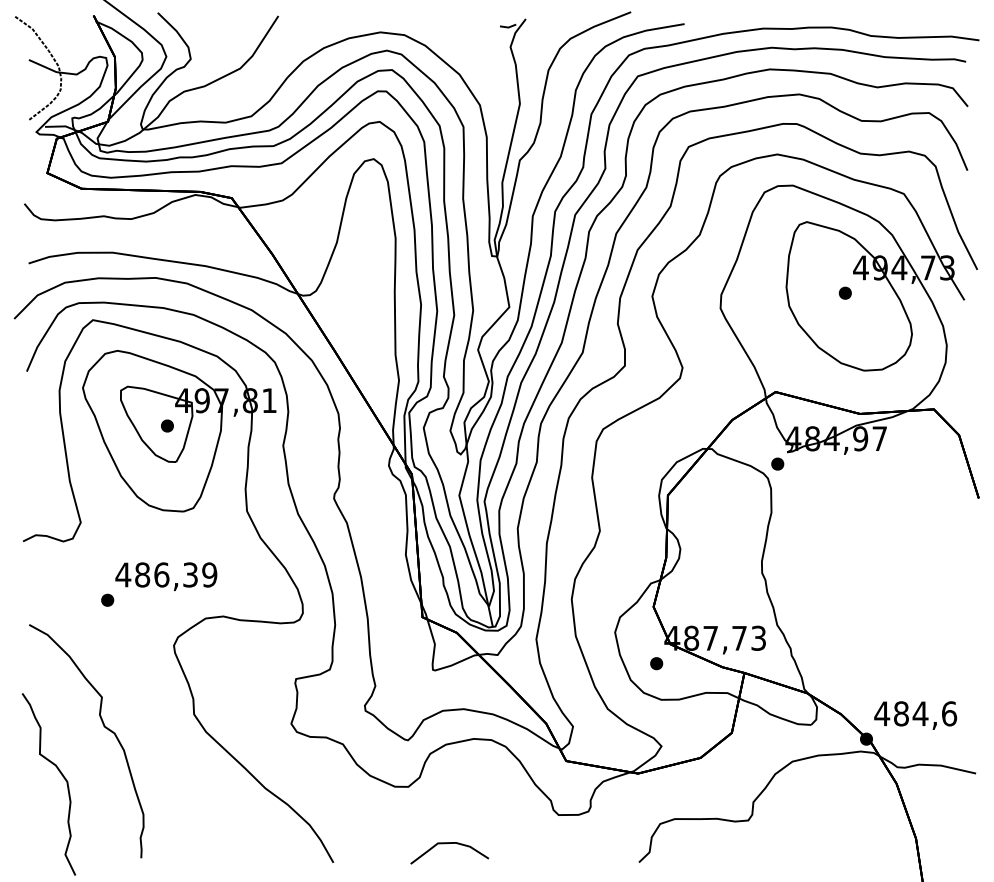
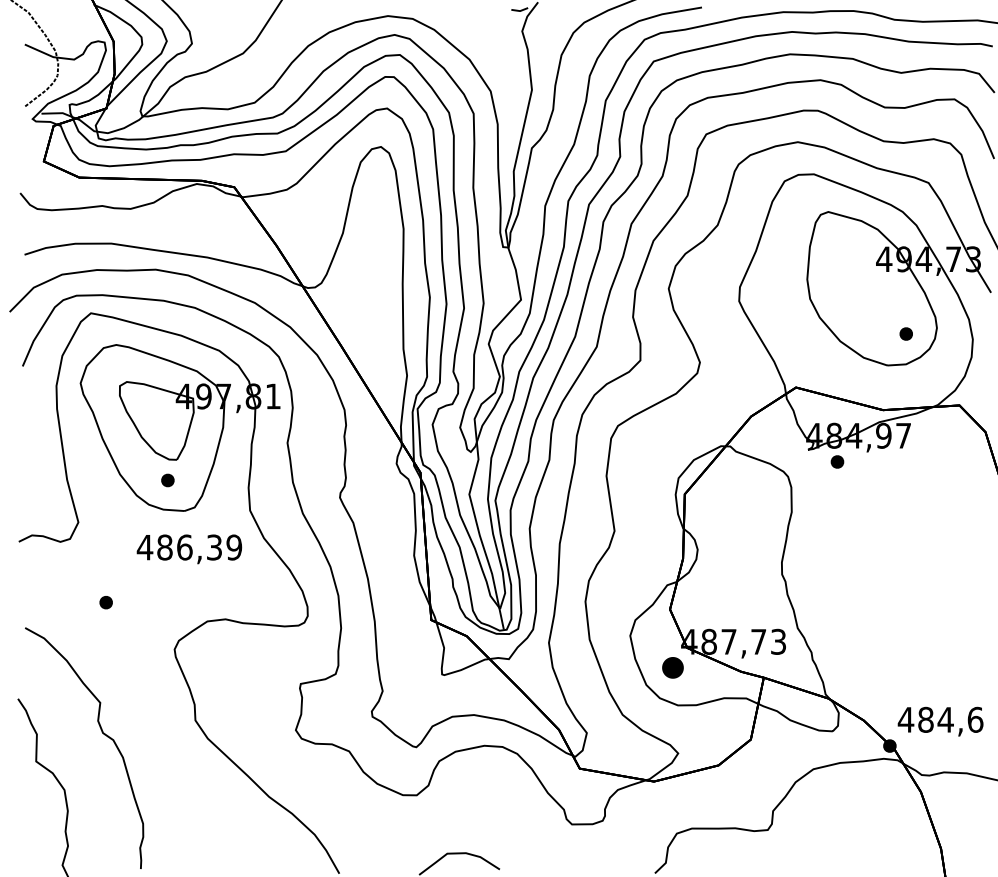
part: (844, 292) -> (905, 333), moved
part: (167, 425) -> (167, 479), moved
part: (777, 463) -> (837, 461), moved
text: (166, 576) -> (189, 549), moved
part: (656, 663) -> (673, 667), size x1.6

